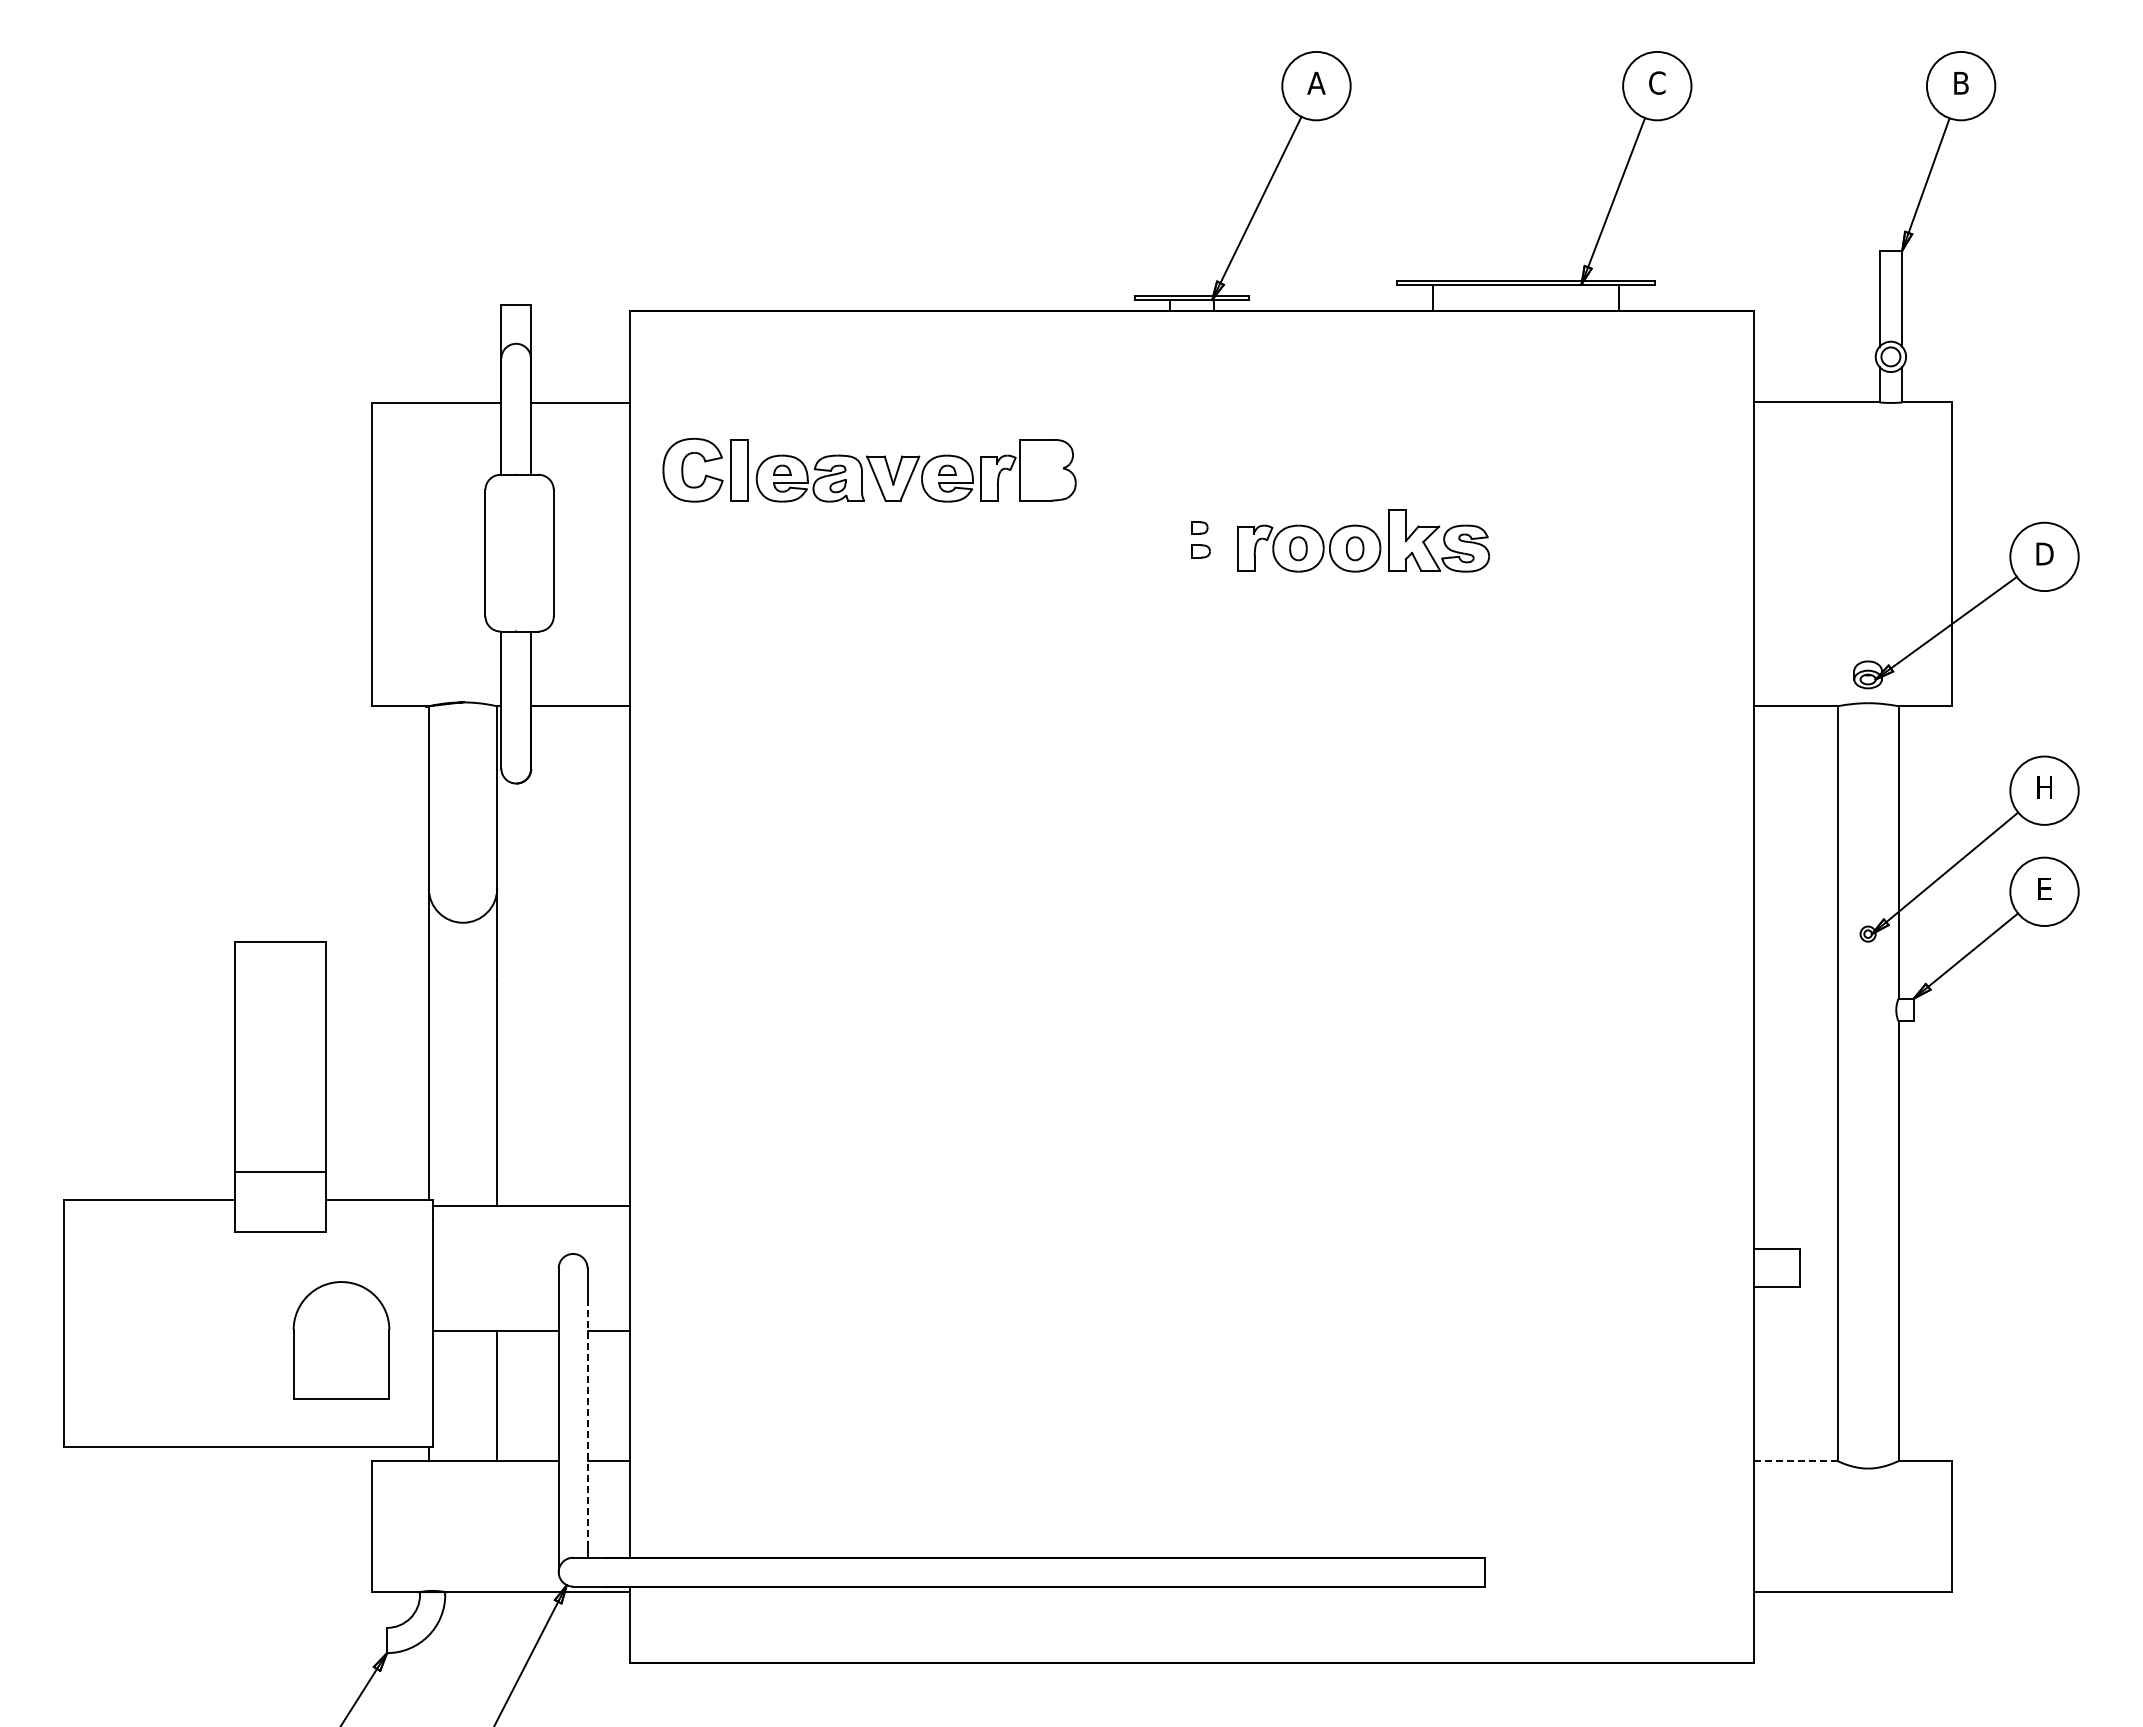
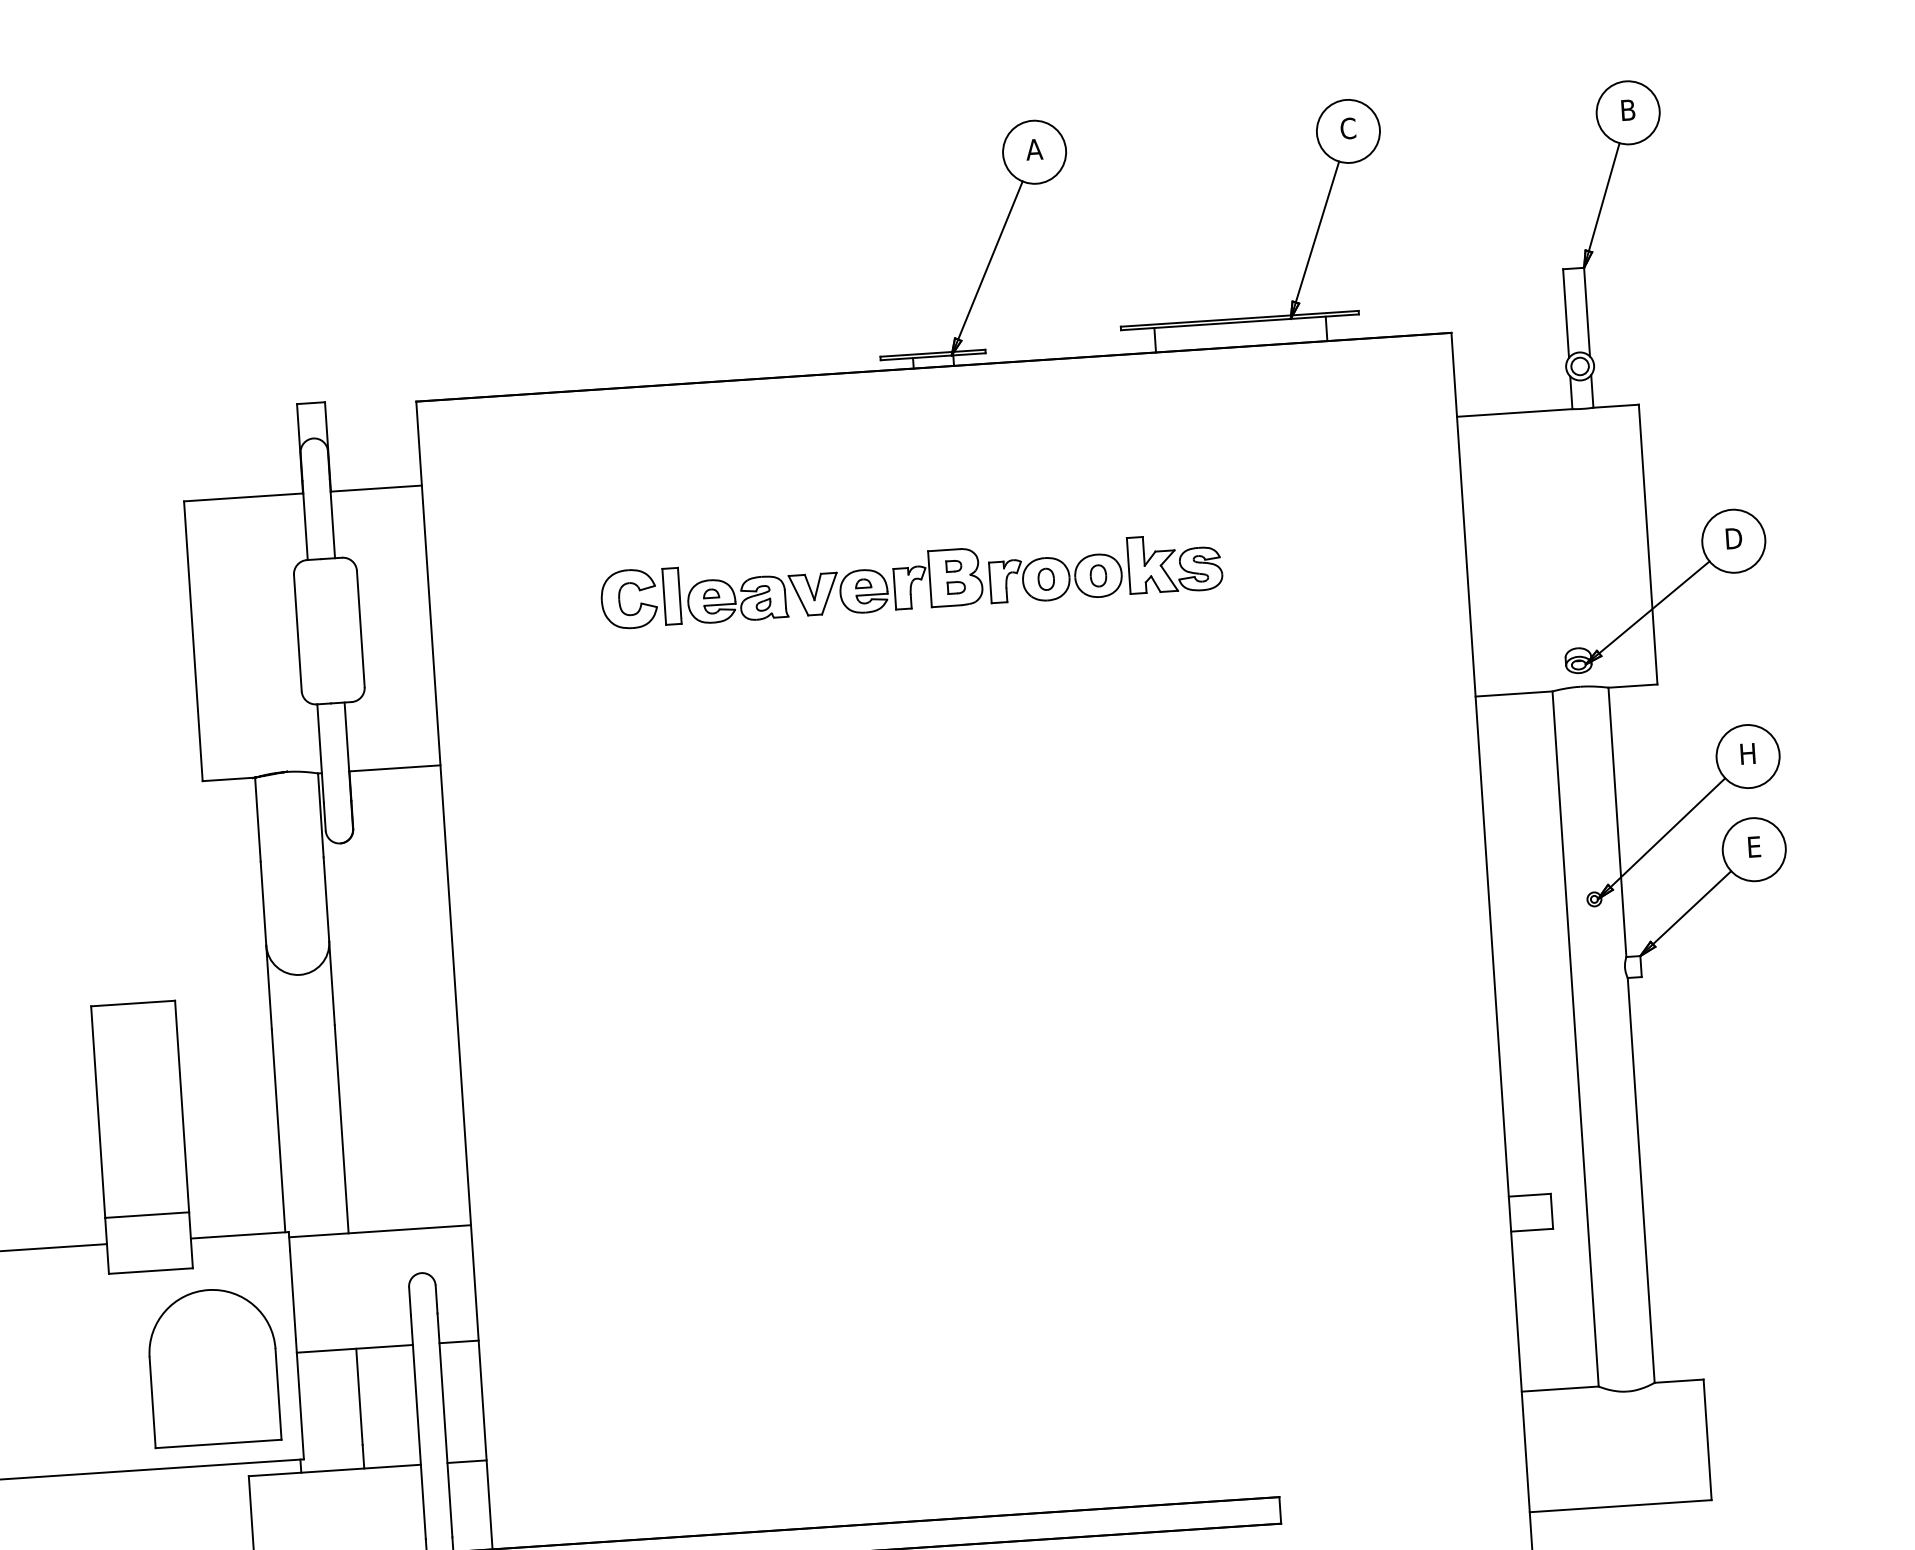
part: (869, 470) -> (791, 588), moved
part: (341, 1340) -> (213, 1367), size x1.43
line: (587, 1420) -> (444, 1425), dashed -> solid
line: (1795, 1461) -> (1559, 1389), dashed -> solid

